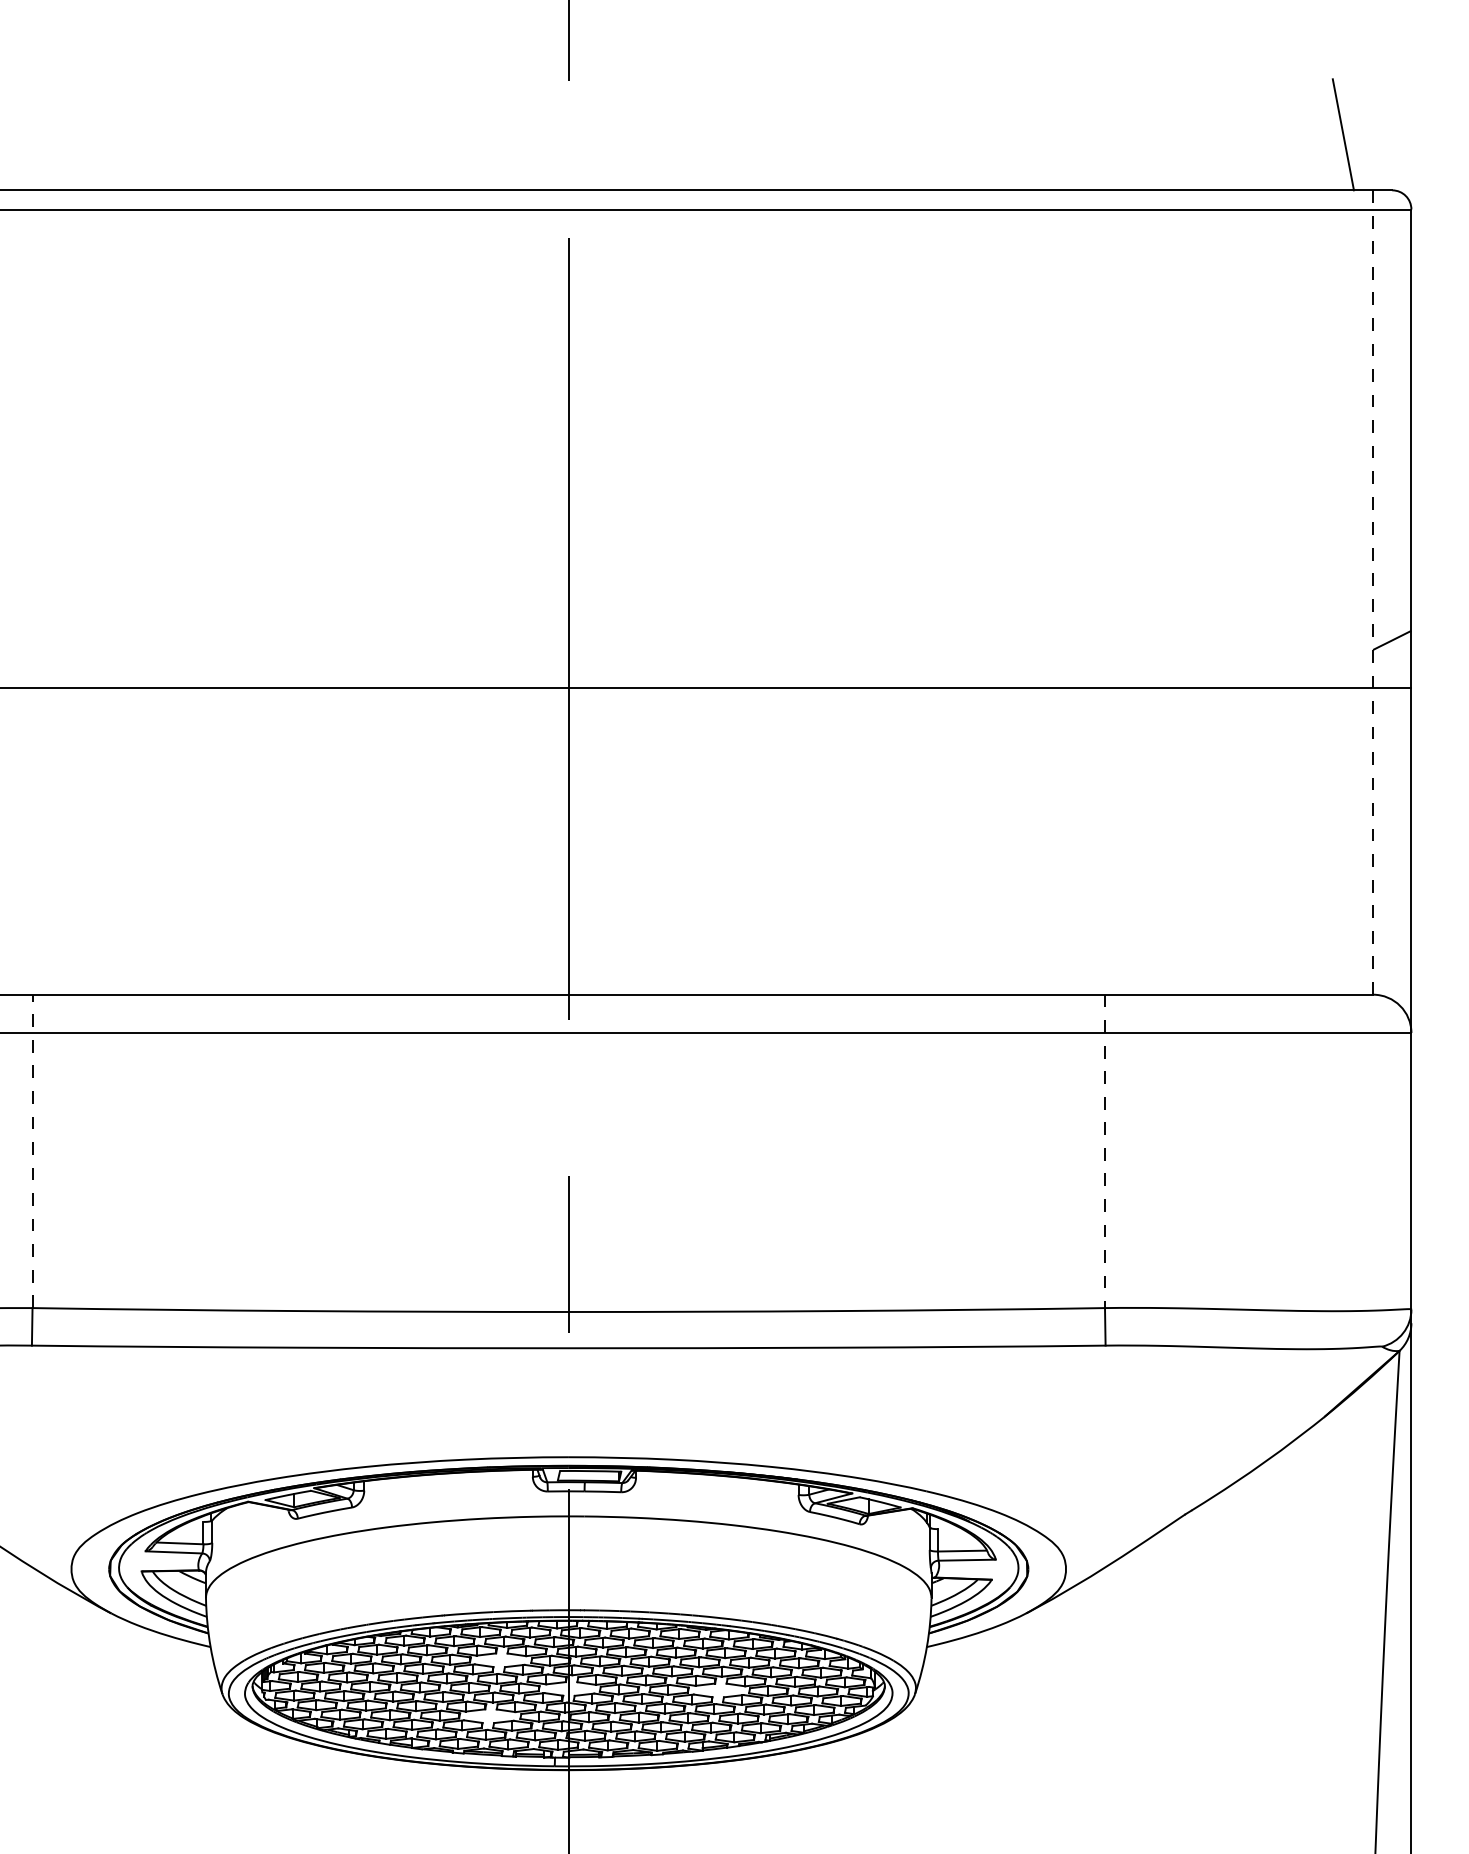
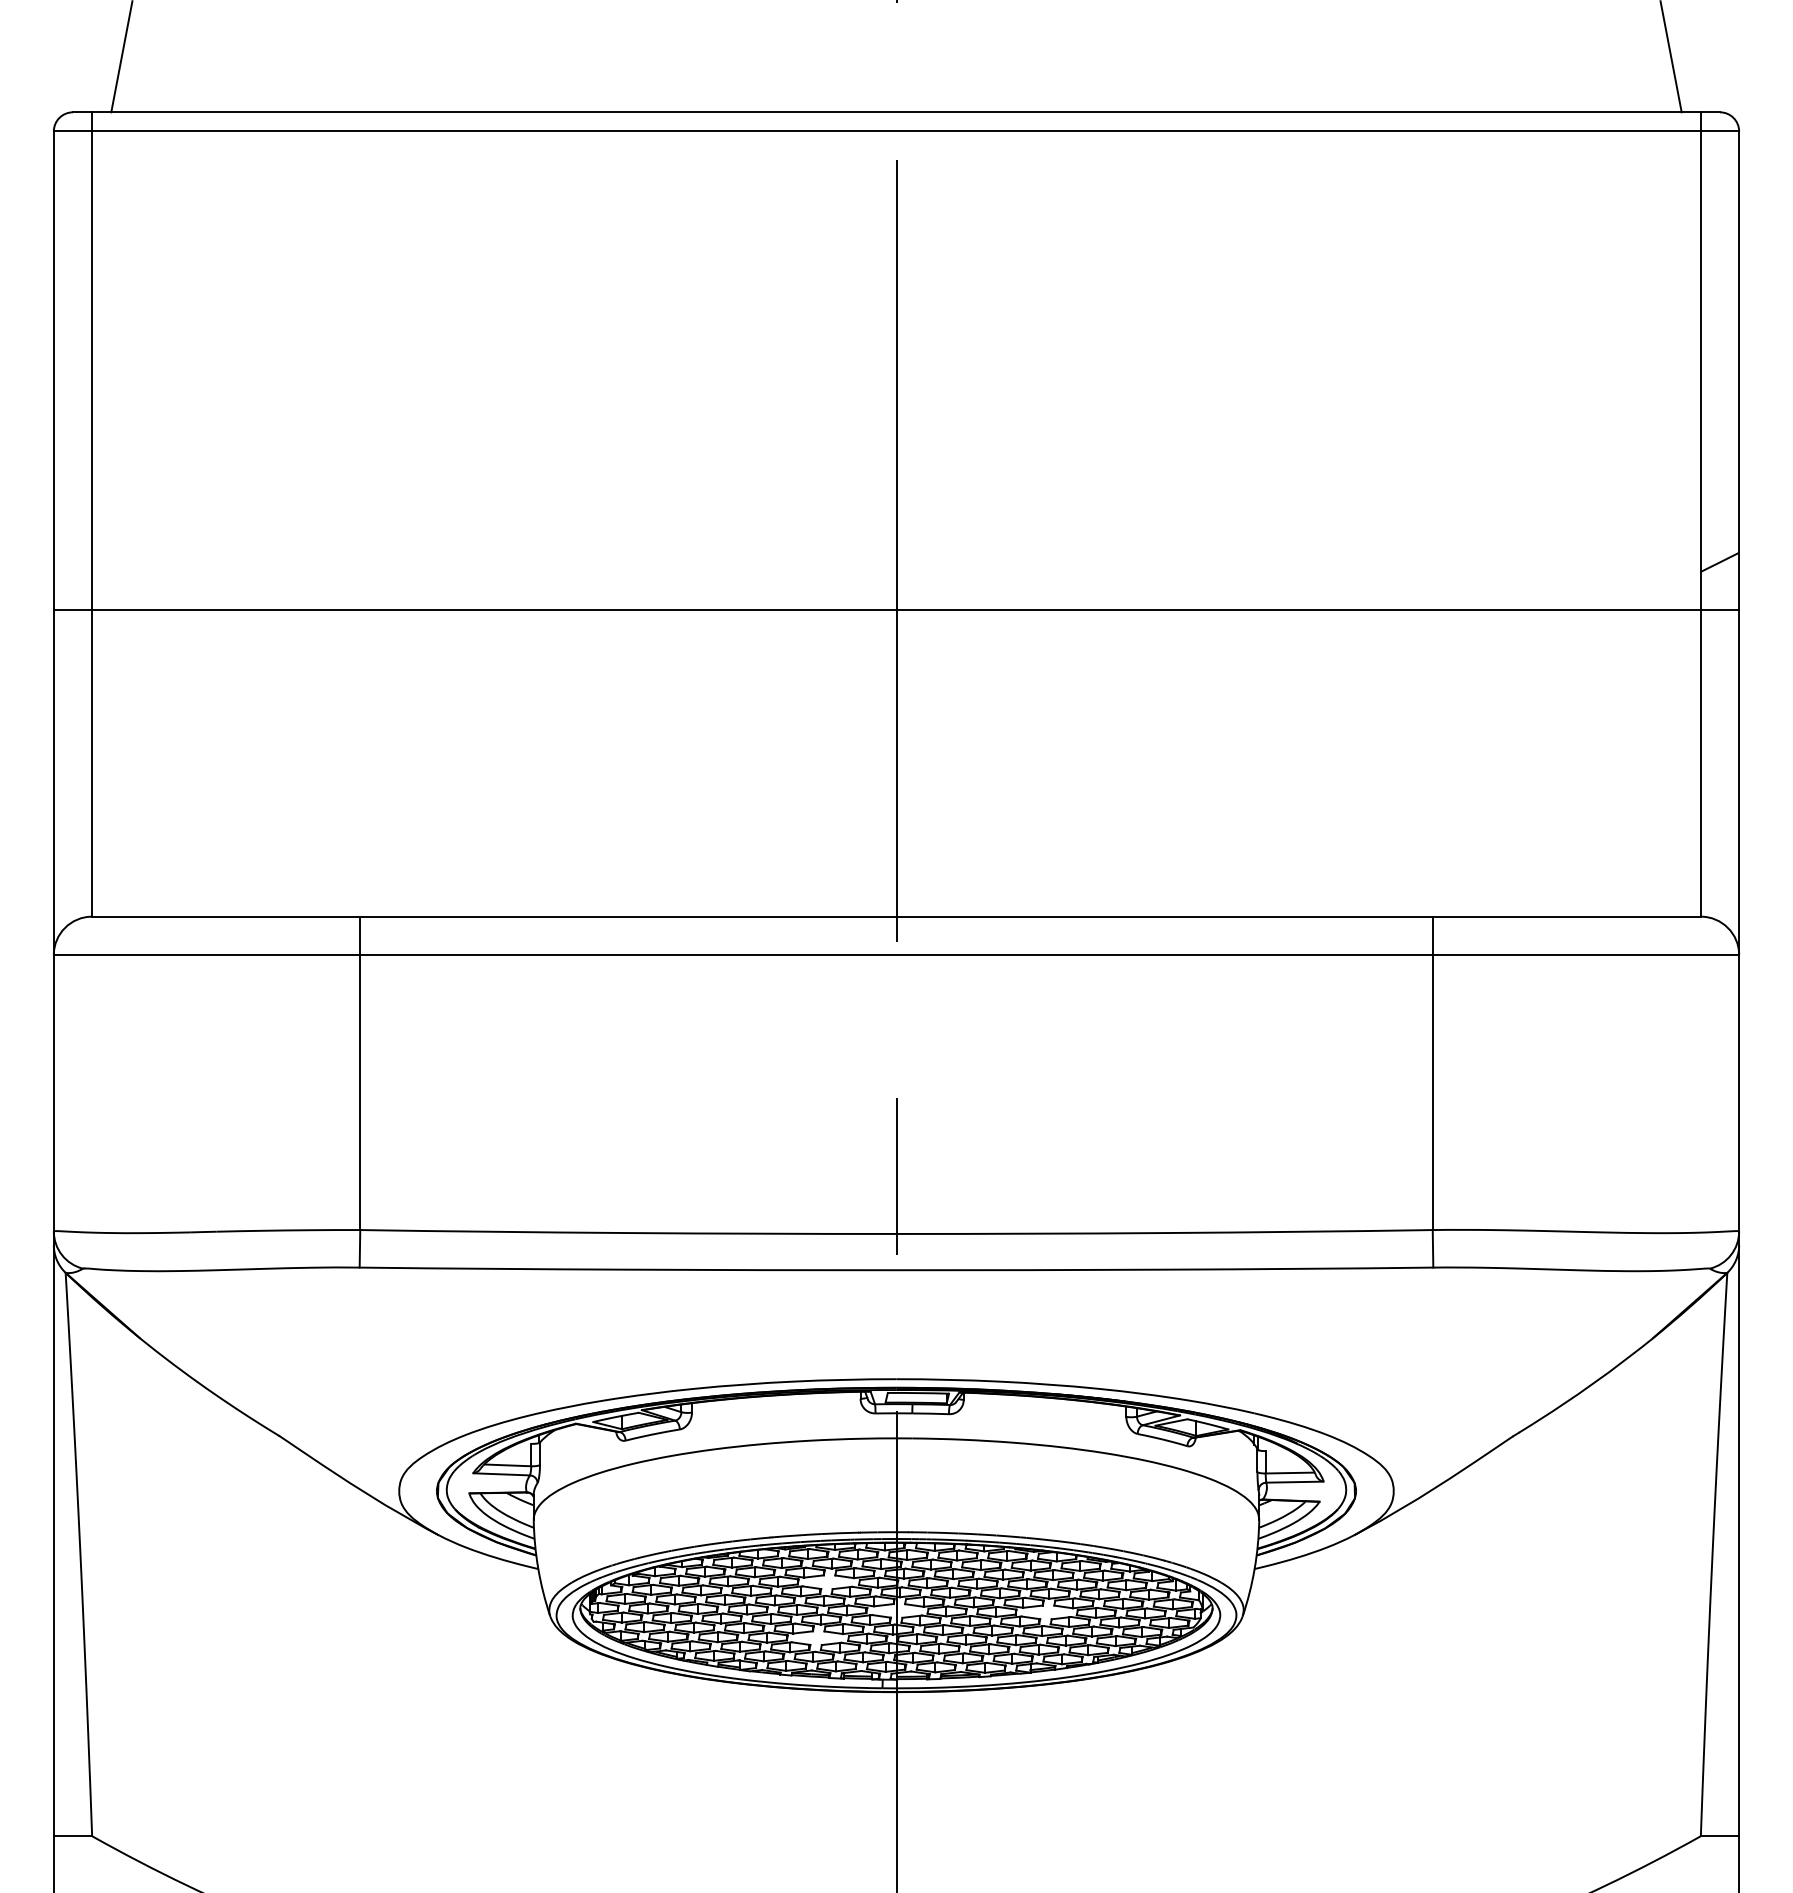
line: (1372, 592) -> (1700, 514), dashed -> solid
line: (32, 1151) -> (360, 1073), dashed -> solid
line: (1104, 1151) -> (1432, 1073), dashed -> solid

